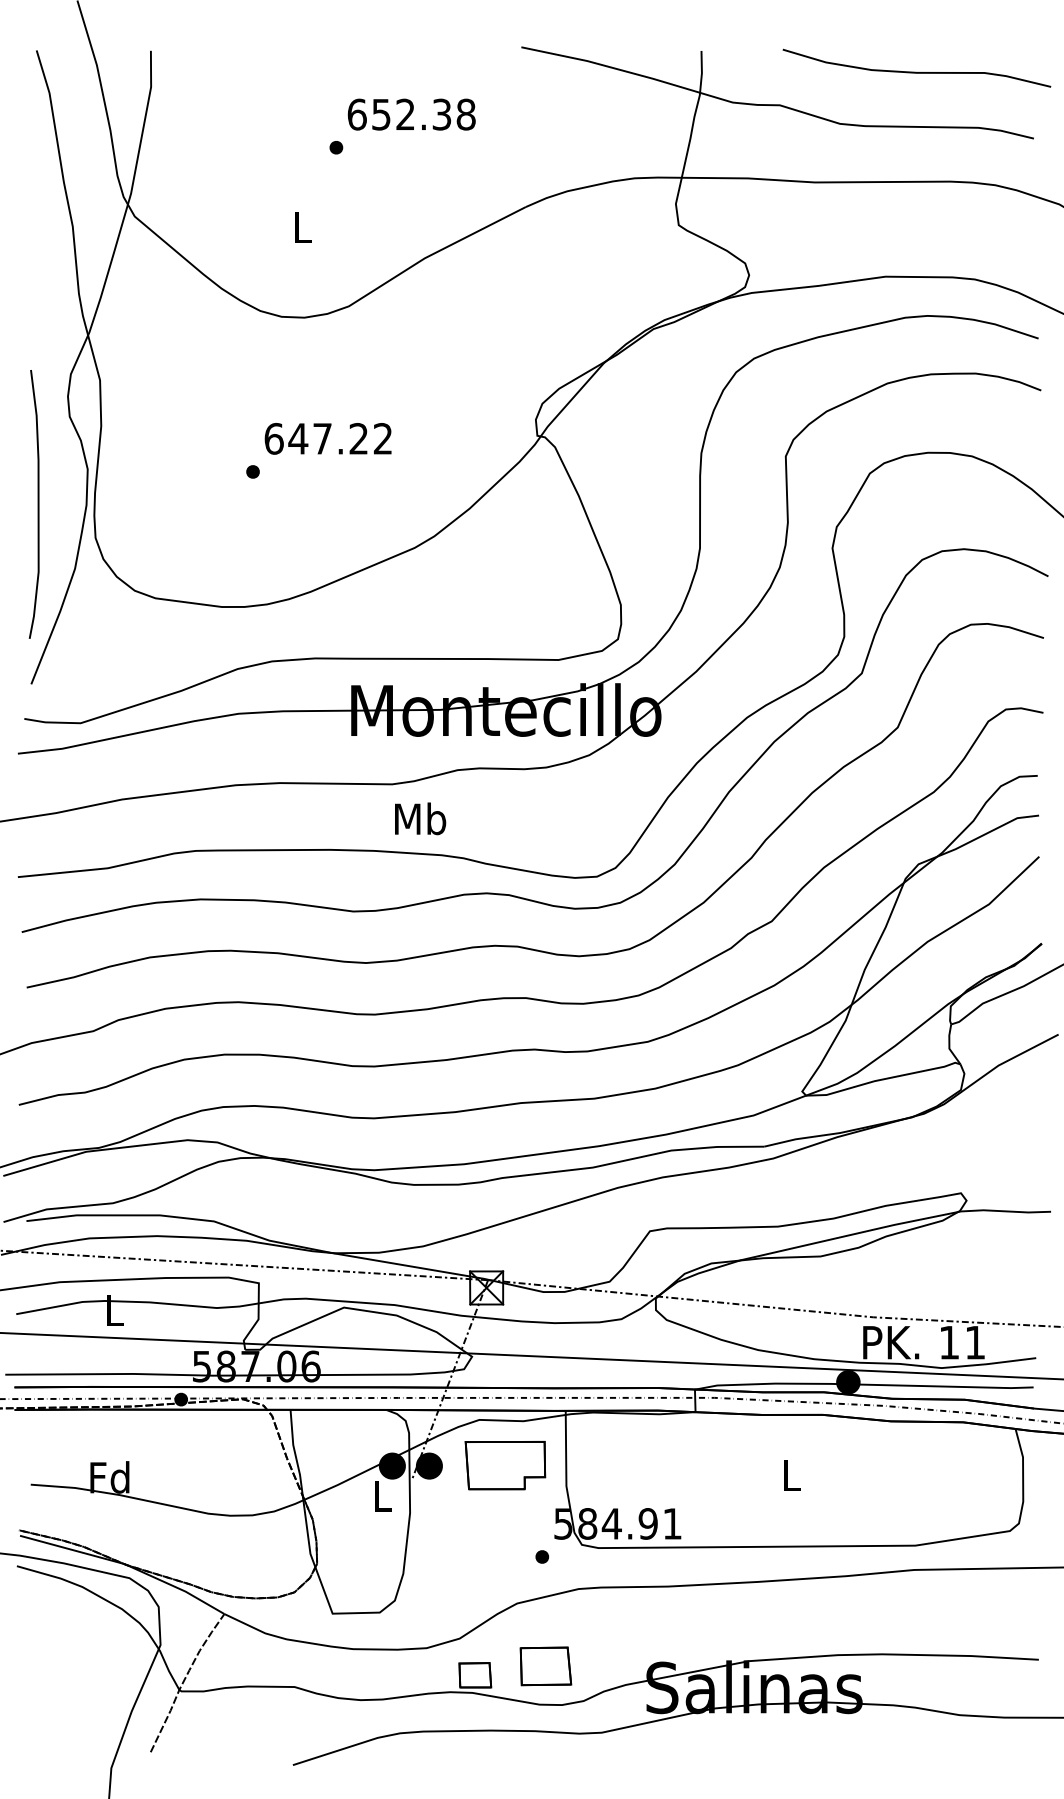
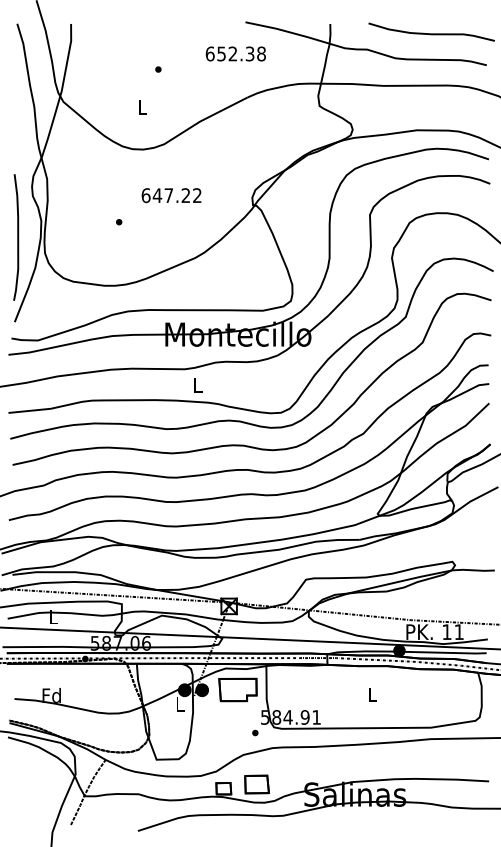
text: (410, 113) -> (235, 53), moved
text: (328, 438) -> (171, 195), moved
text: (421, 818) -> (198, 385), Mb -> L

